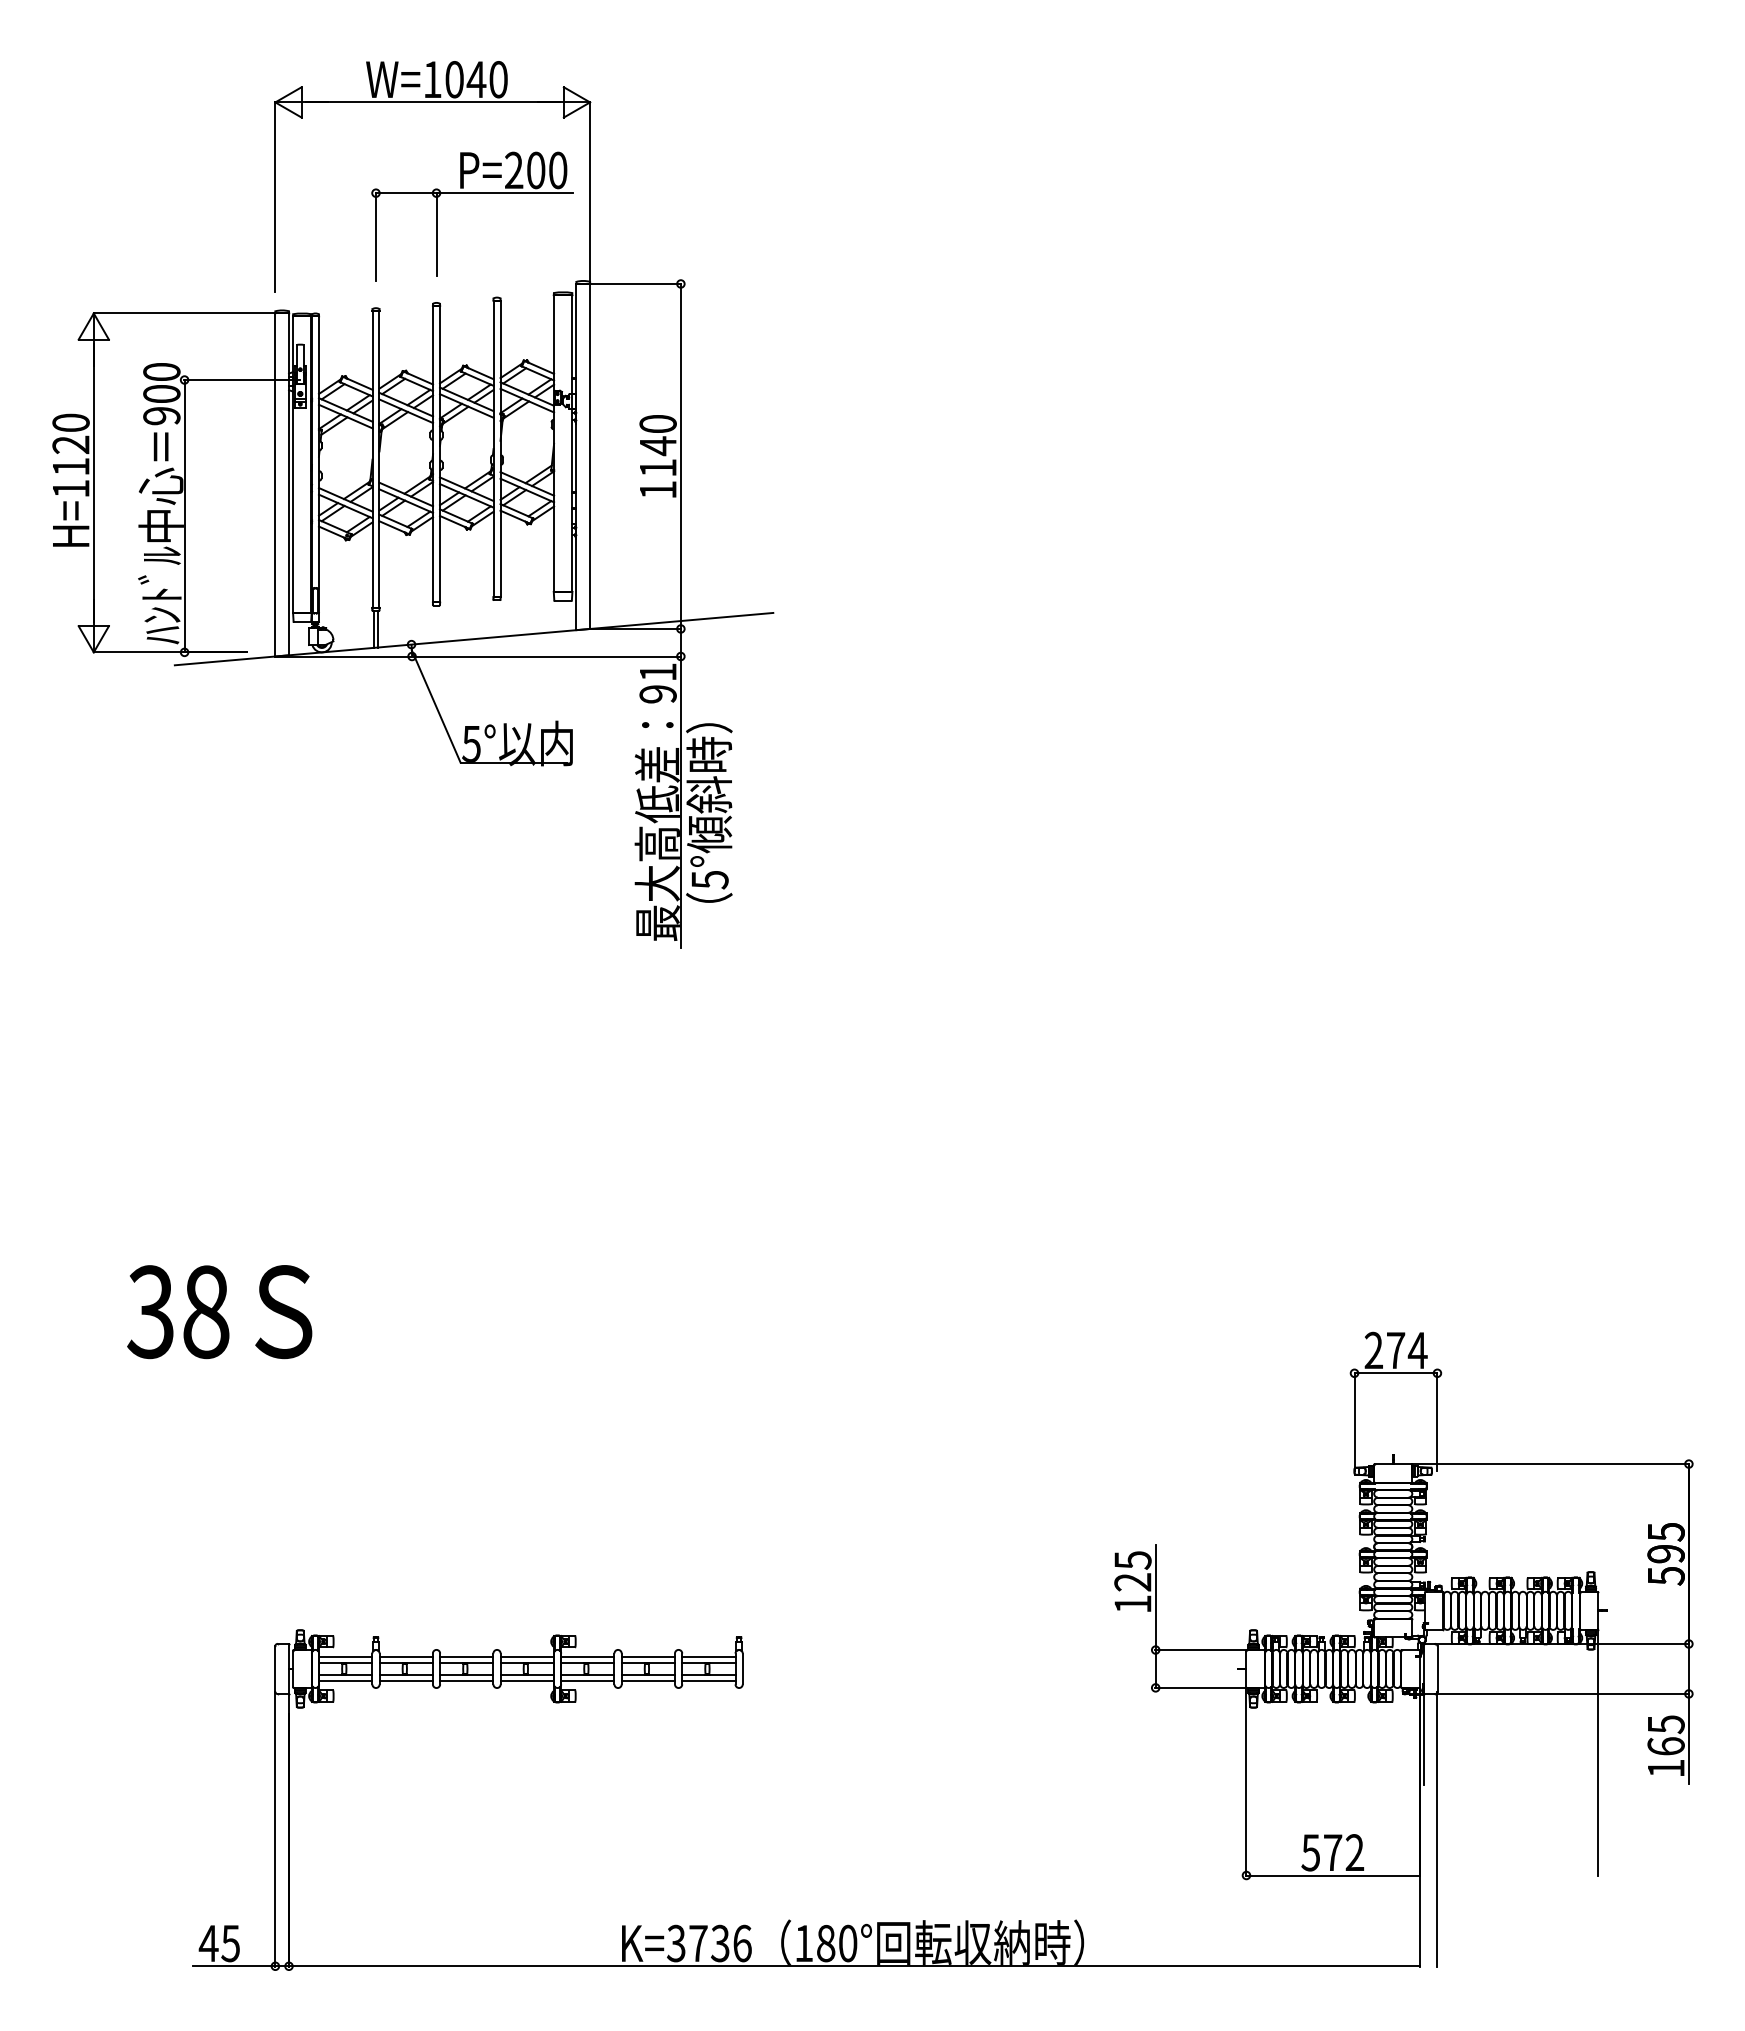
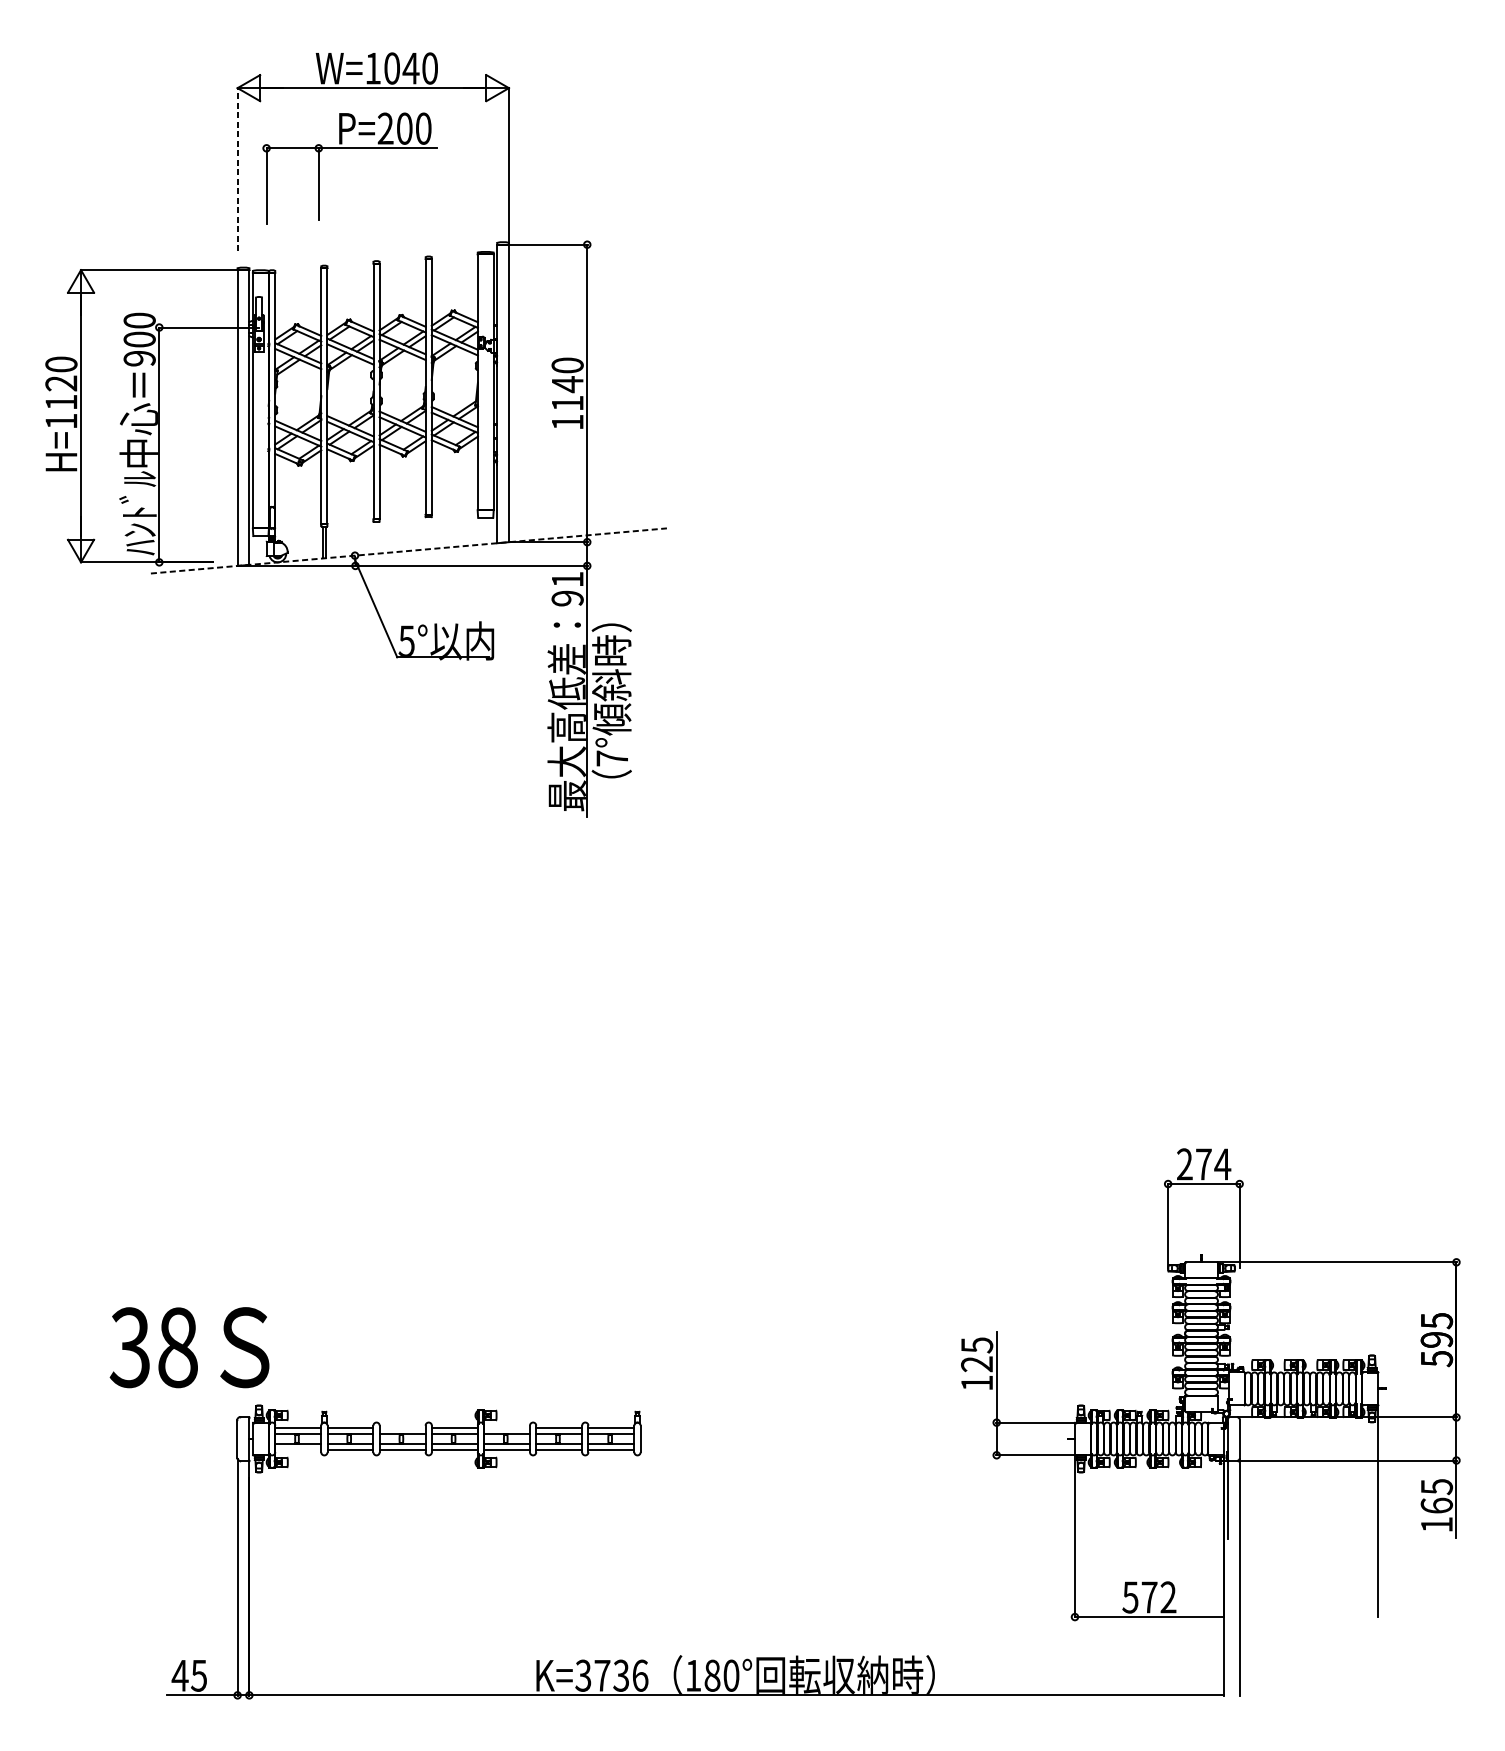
part: (472, 193) -> (349, 148), moved
line: (275, 196) -> (237, 169), solid -> dashed
line: (474, 639) -> (409, 551), solid -> dashed
text: (709, 879) -> (611, 758), 5° -> 7°
text: (219, 1312) -> (189, 1348), moved
line: (466, 1656) -> (402, 1428), removed
line: (587, 1656) -> (506, 1428), removed
line: (345, 1681) -> (298, 1449), removed

